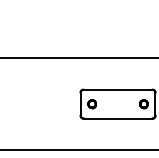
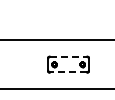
line: (117, 89) -> (68, 56), solid -> dashed
line: (117, 118) -> (68, 72), solid -> dashed

